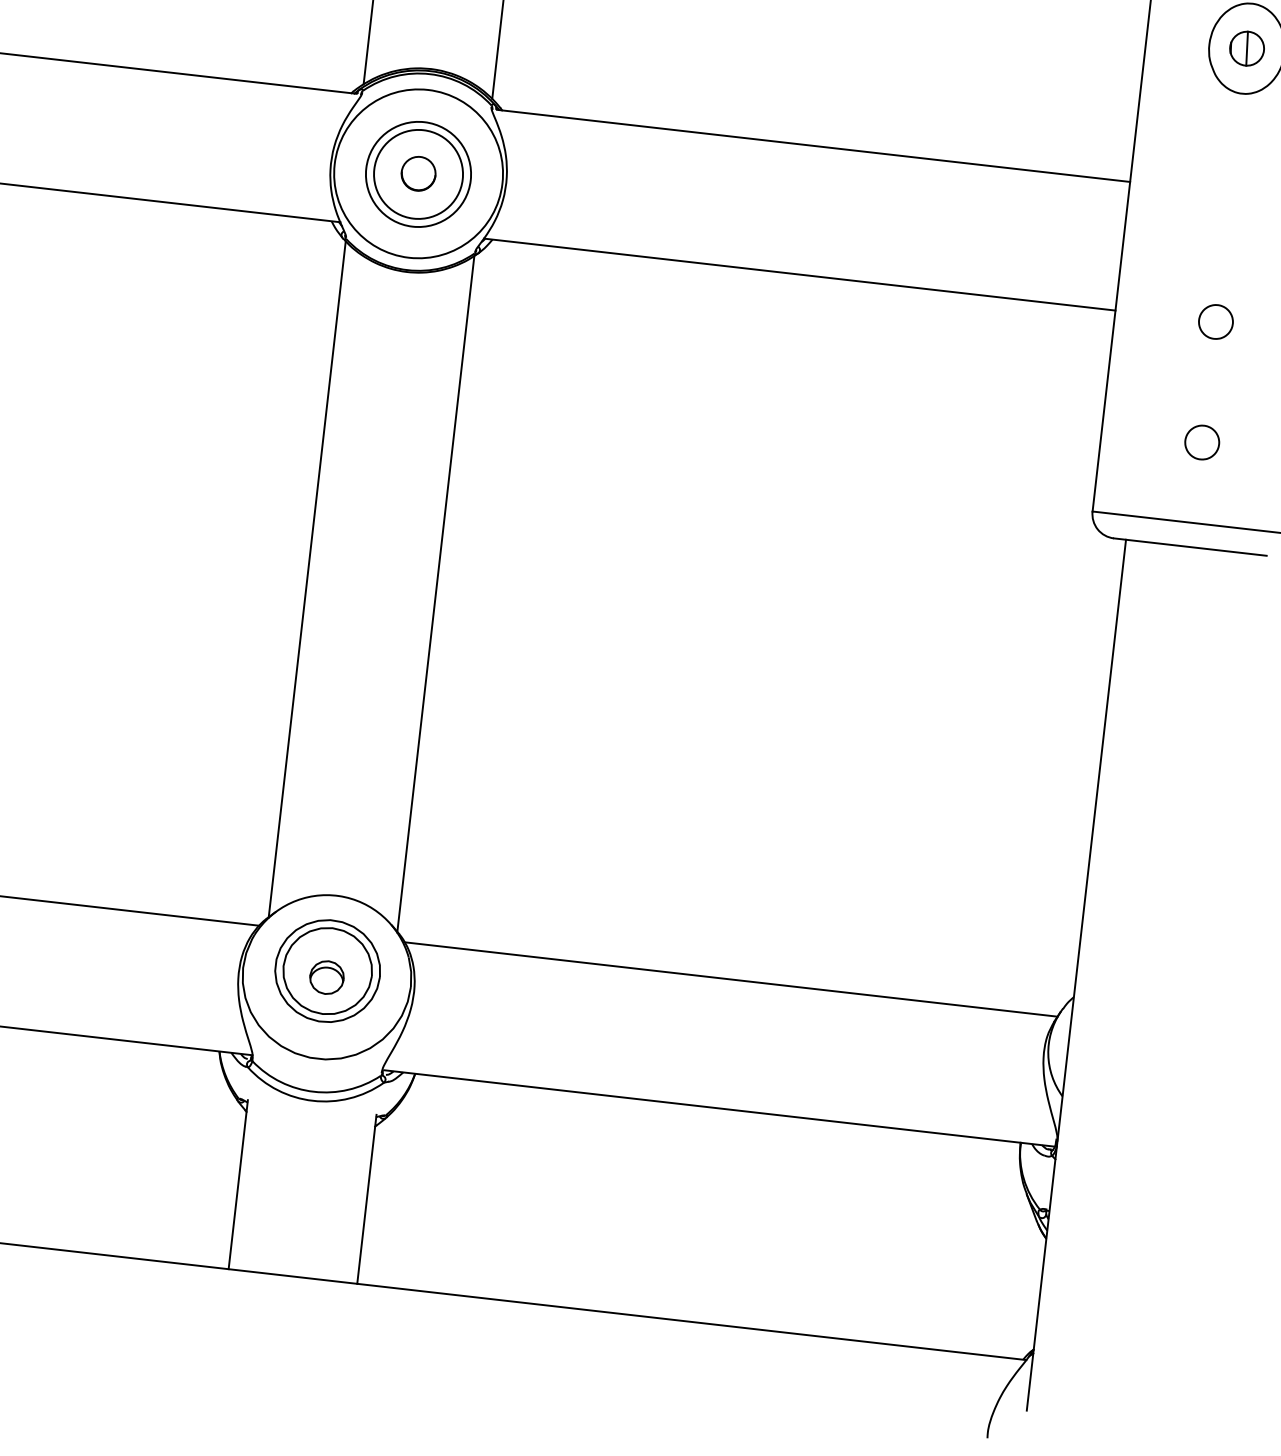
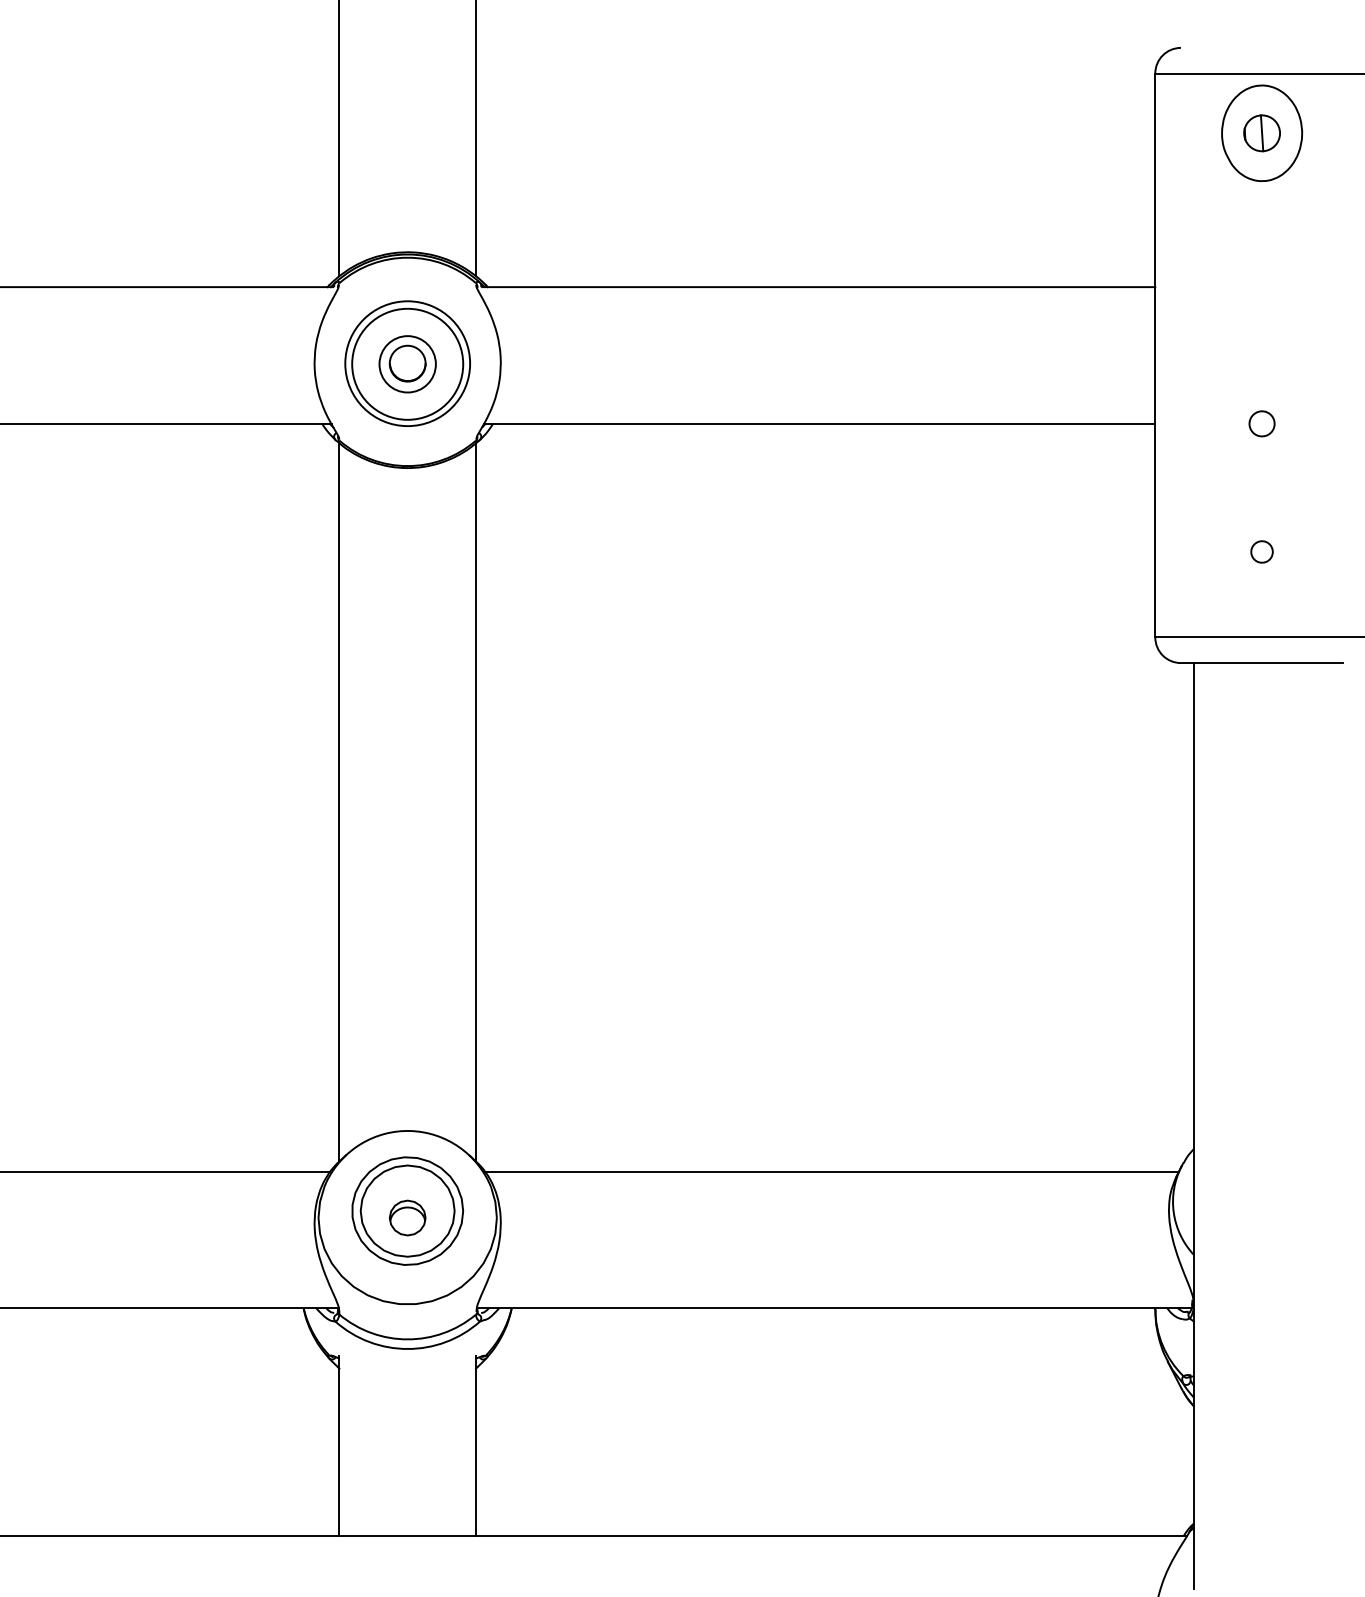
circle: (418, 173) -> (407, 363), size x0.7
circle: (418, 174) -> (407, 364), size x0.6
part: (1215, 321) -> (1261, 423), size x0.7
part: (1201, 442) -> (1261, 551), size x0.6

